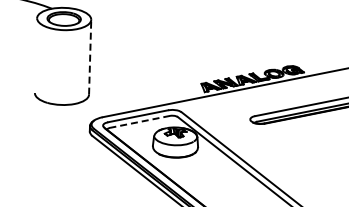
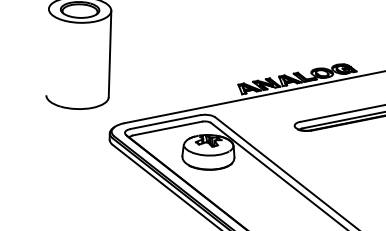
line: (90, 56) -> (110, 53), dashed -> solid
line: (140, 121) -> (168, 128), dashed -> solid

